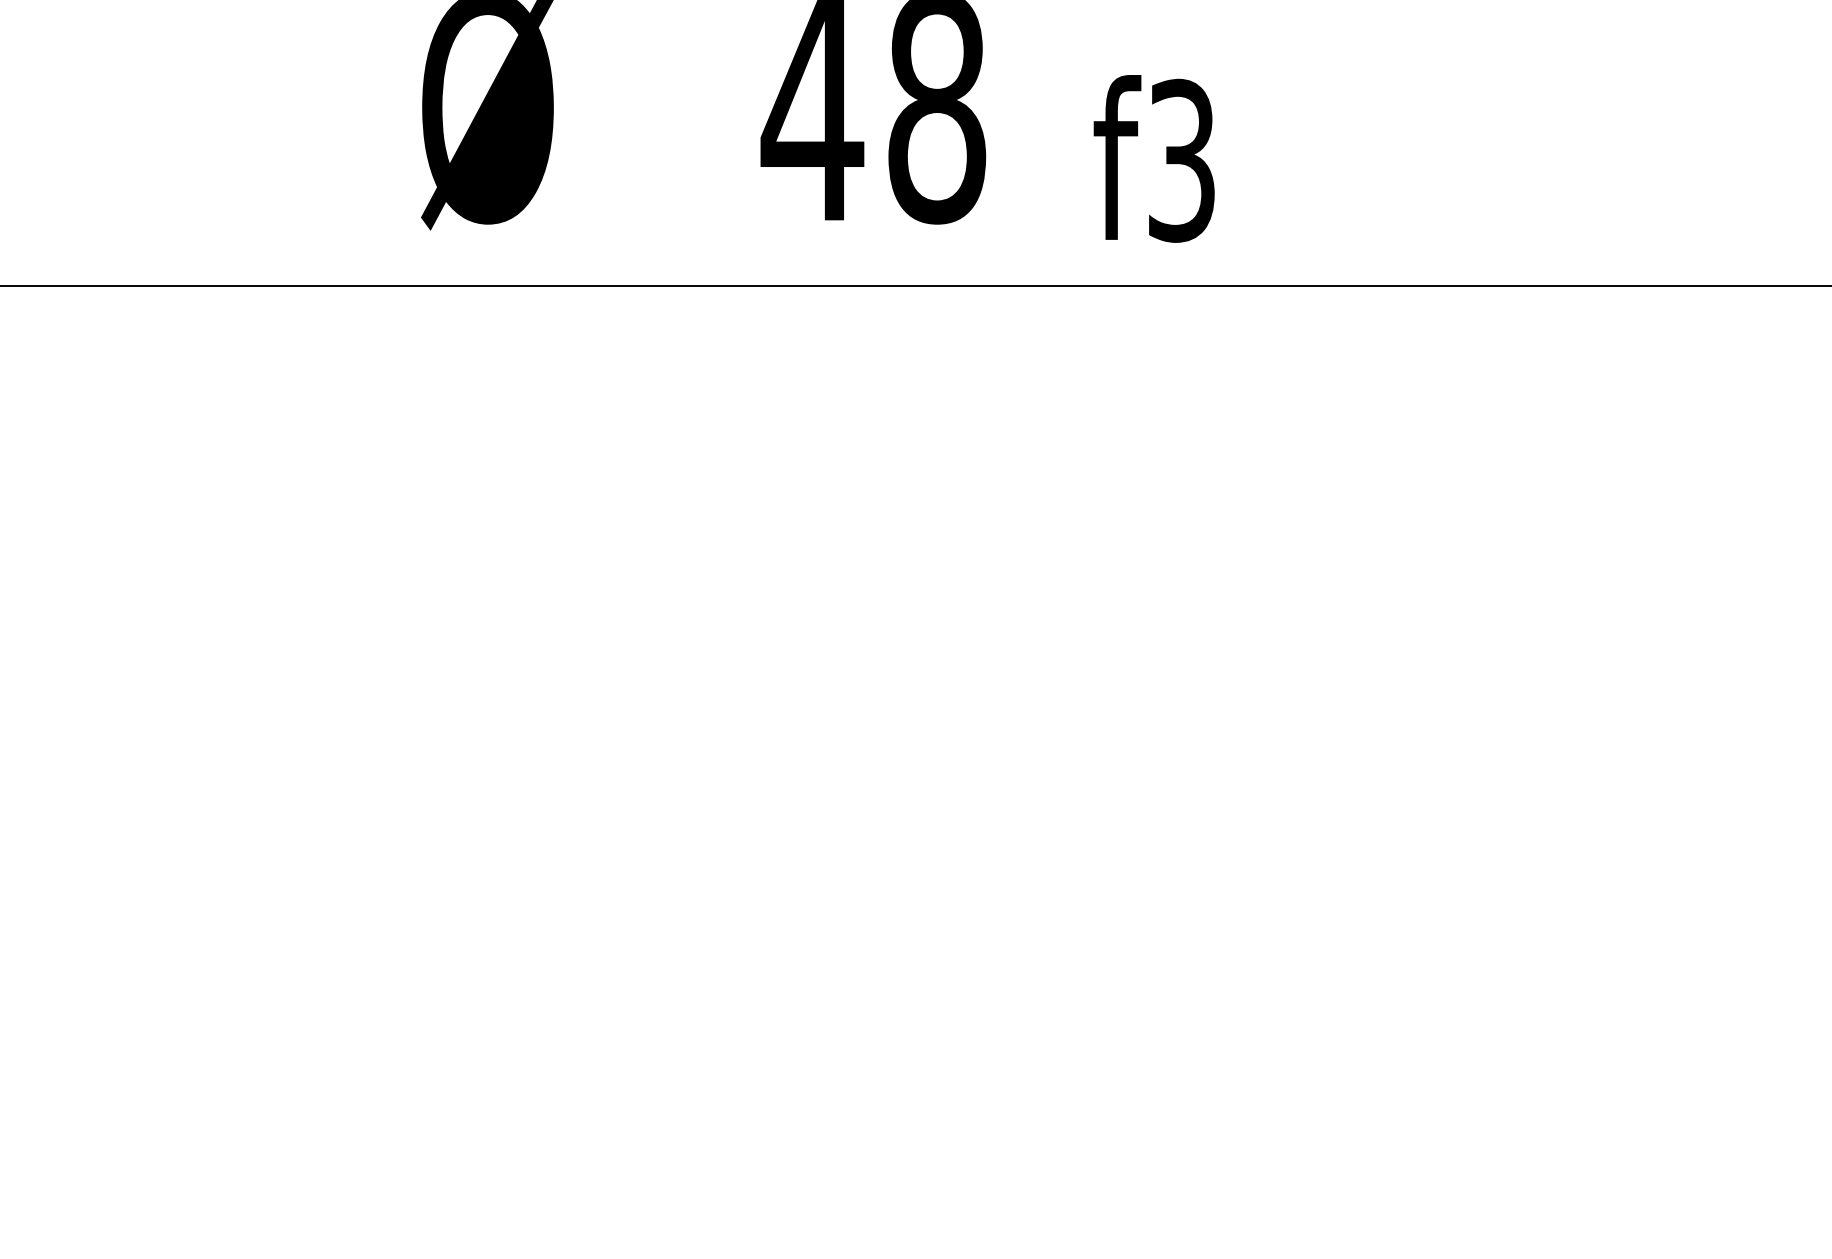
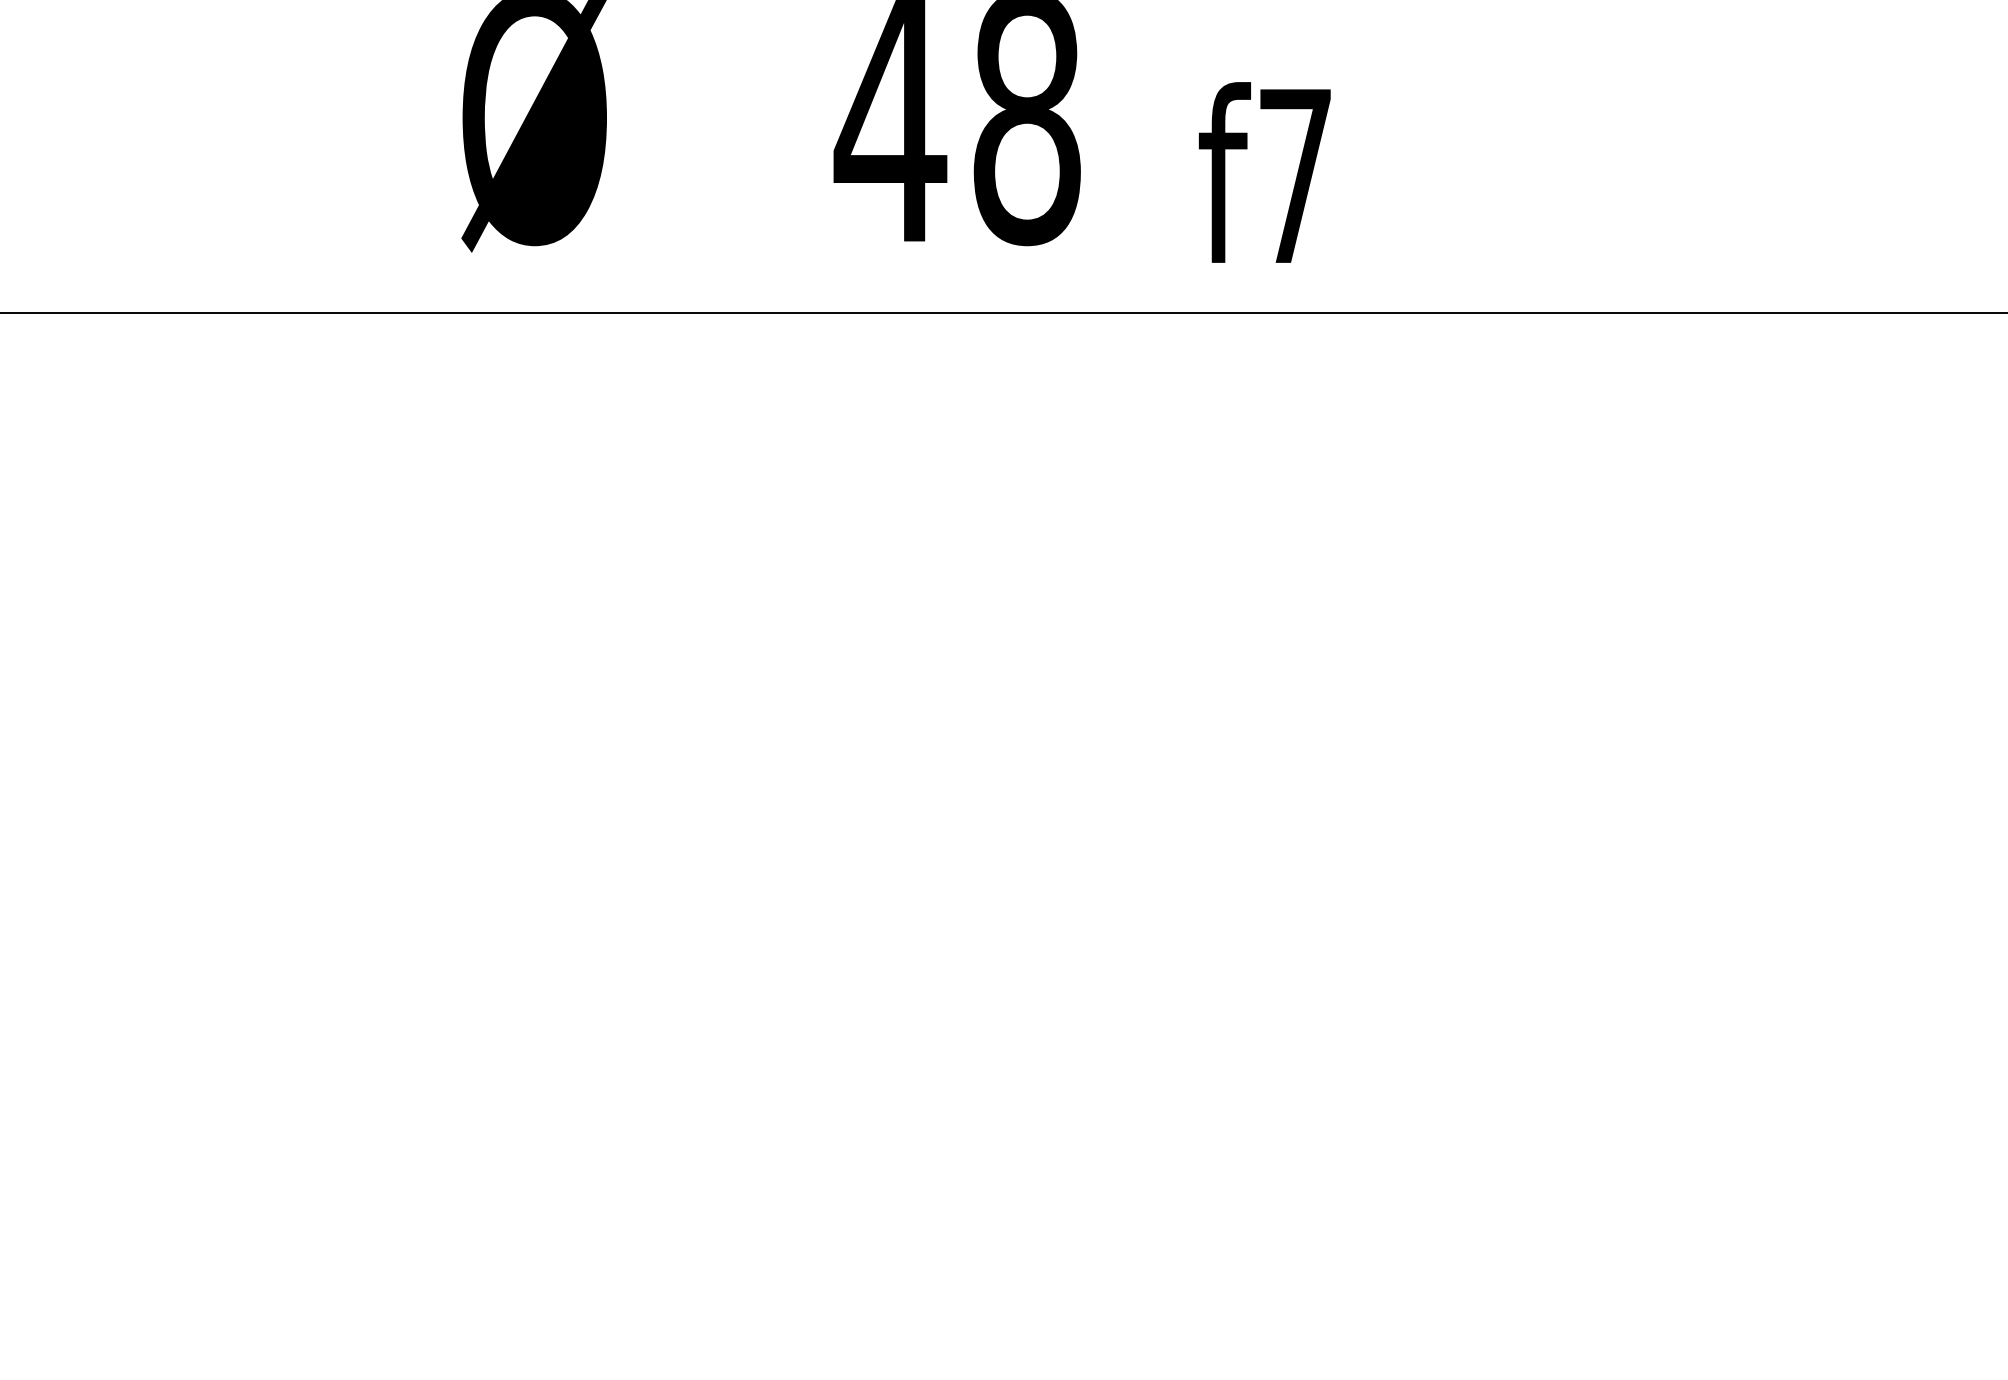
text: (1181, 160) -> (1295, 175), f3 -> f7

